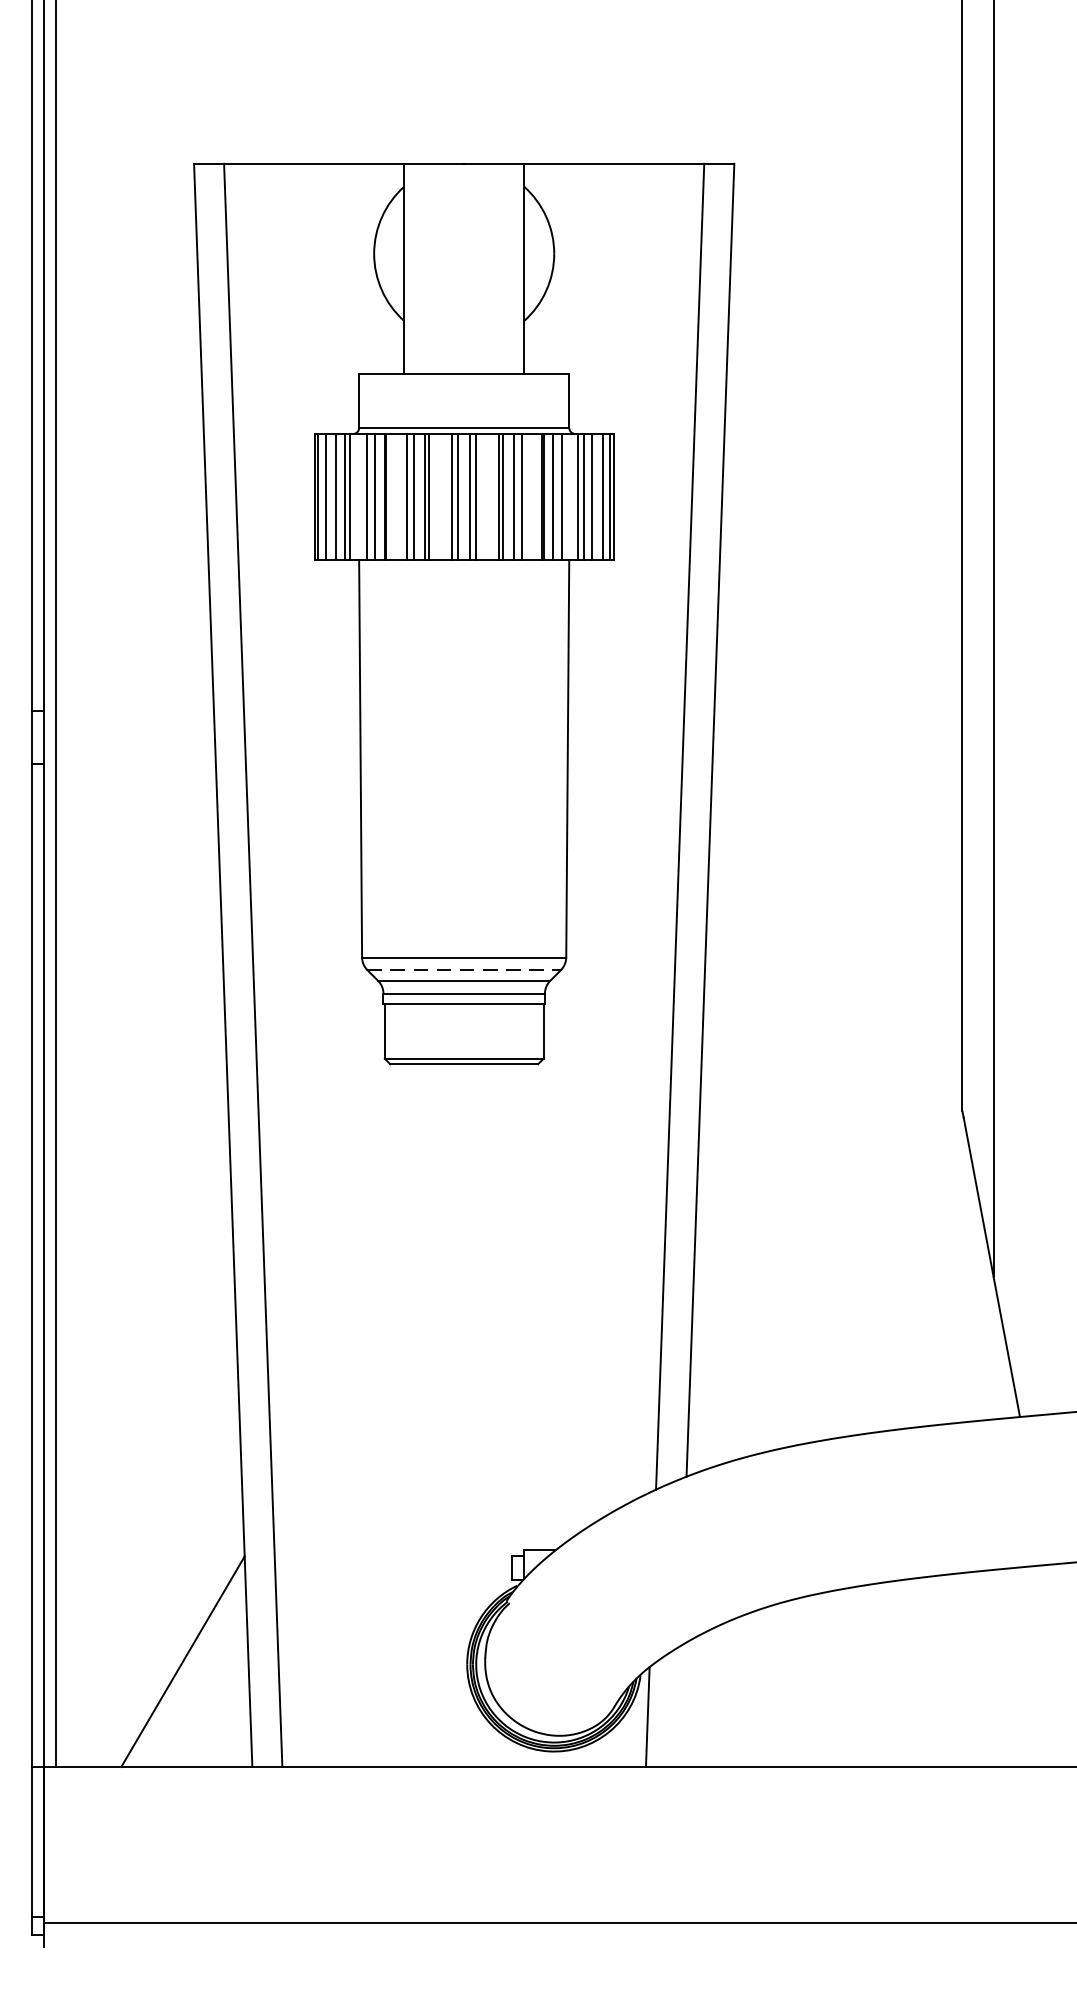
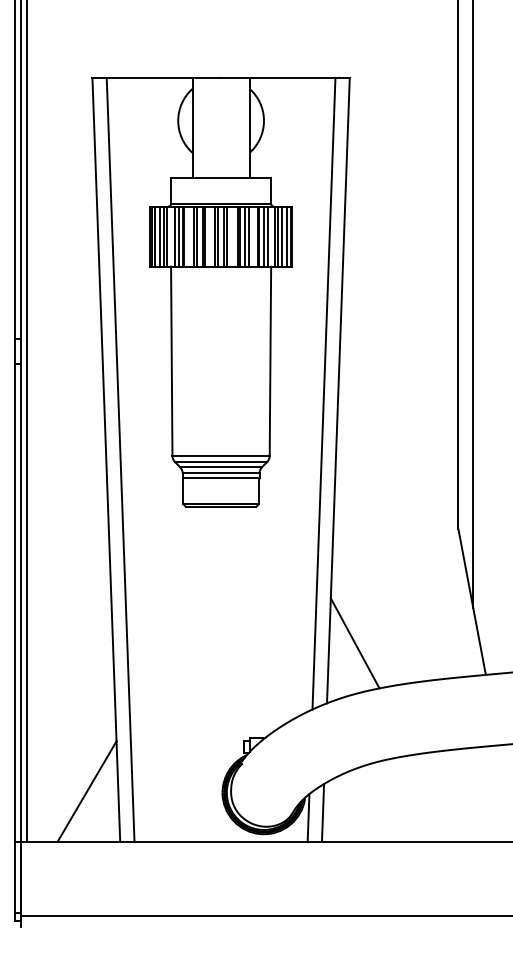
line: (465, 971) -> (221, 462), dashed -> solid
line: (744, 1351) -> (354, 643), added
line: (677, 1705) -> (322, 812), added

